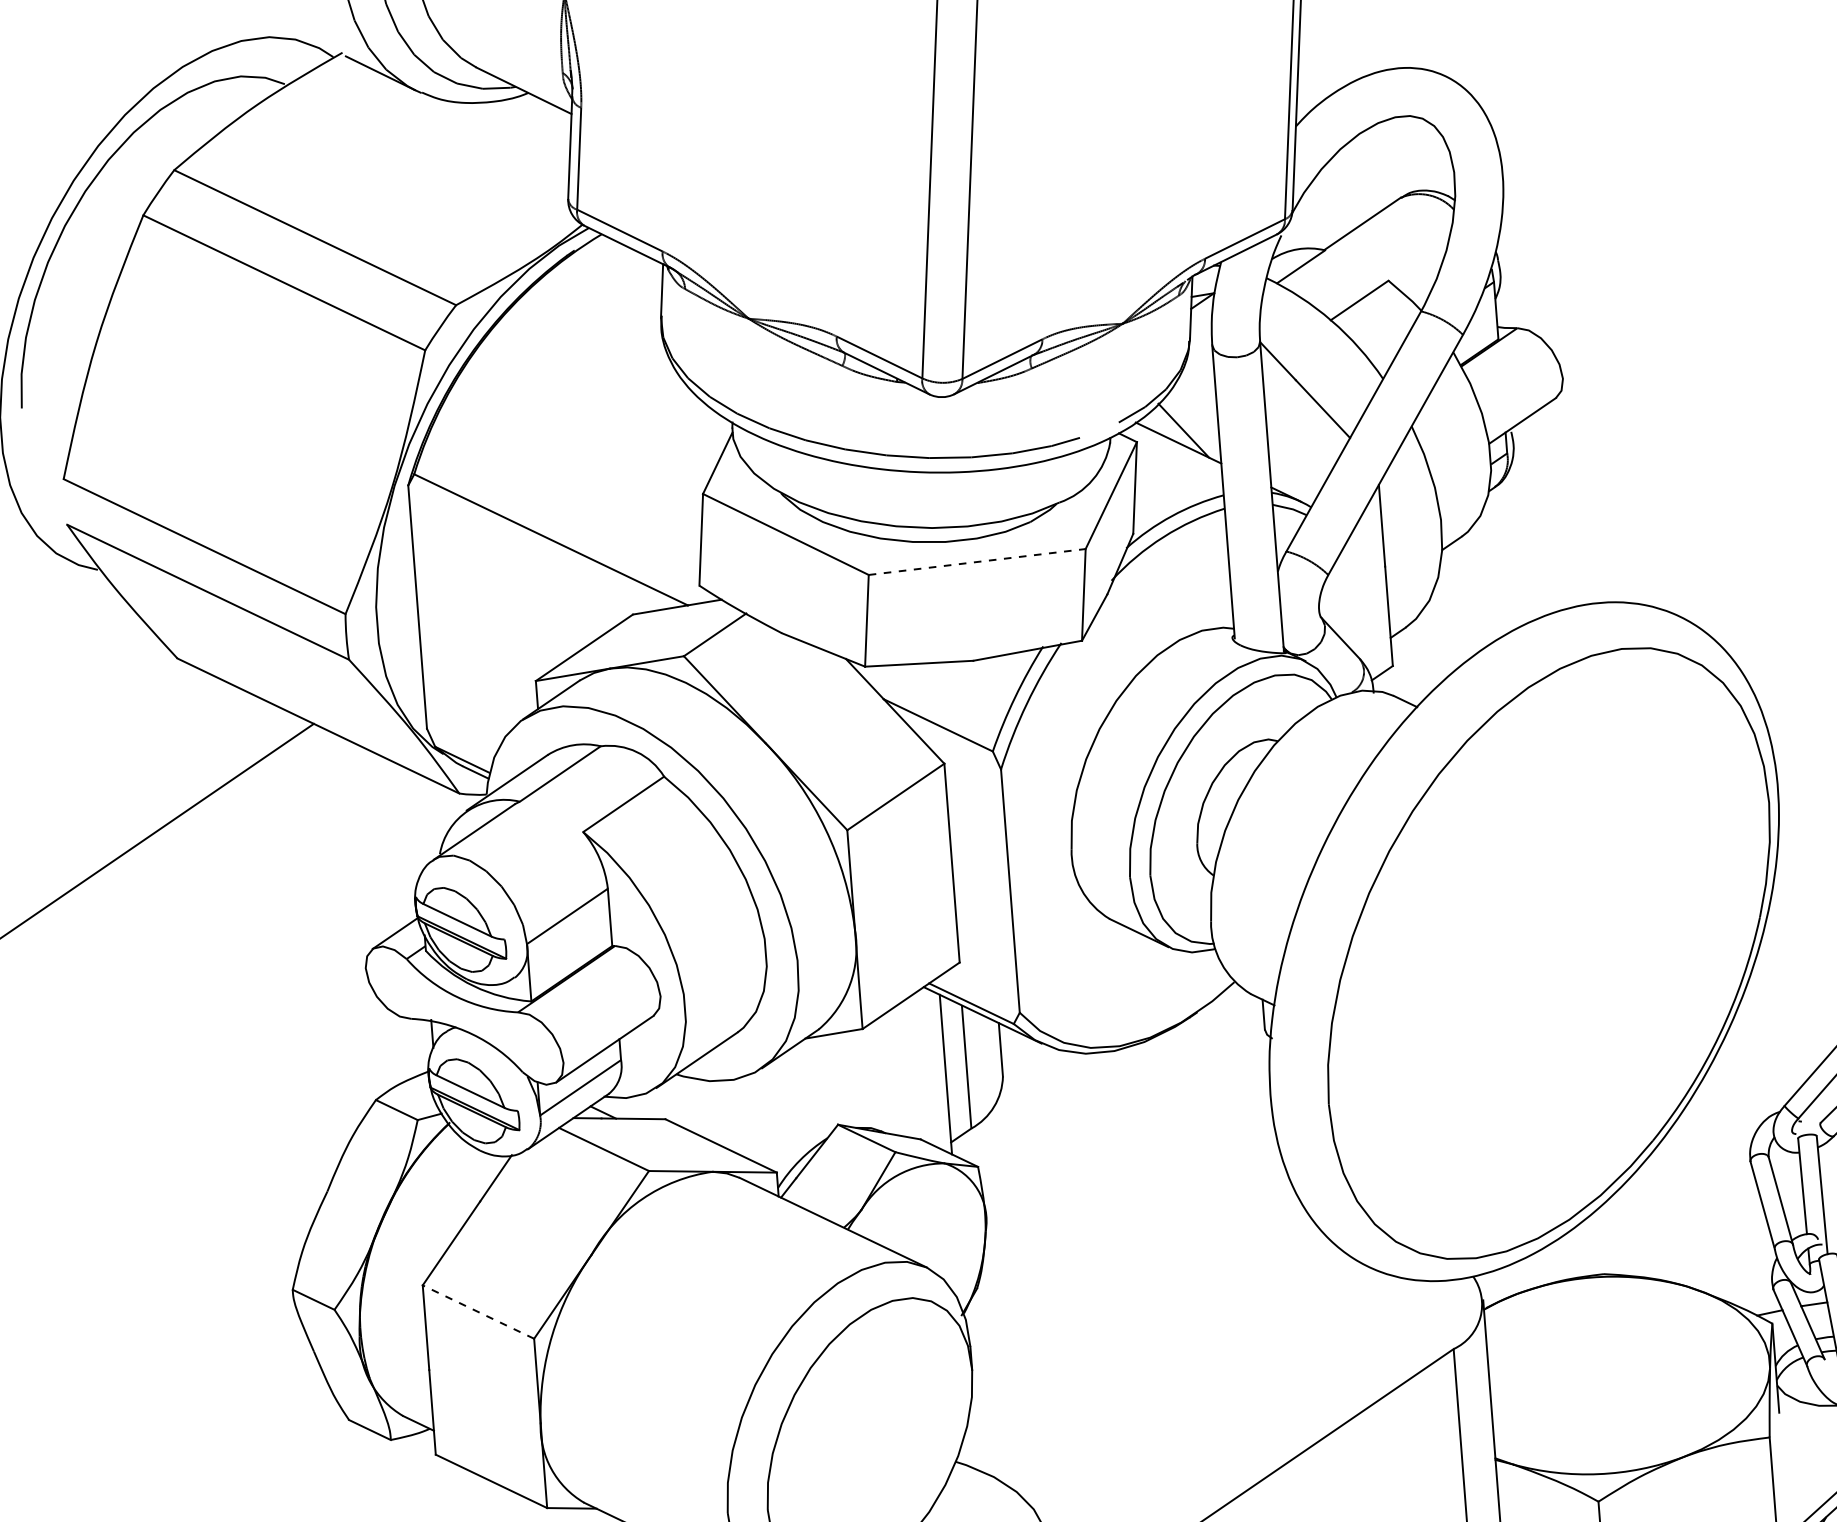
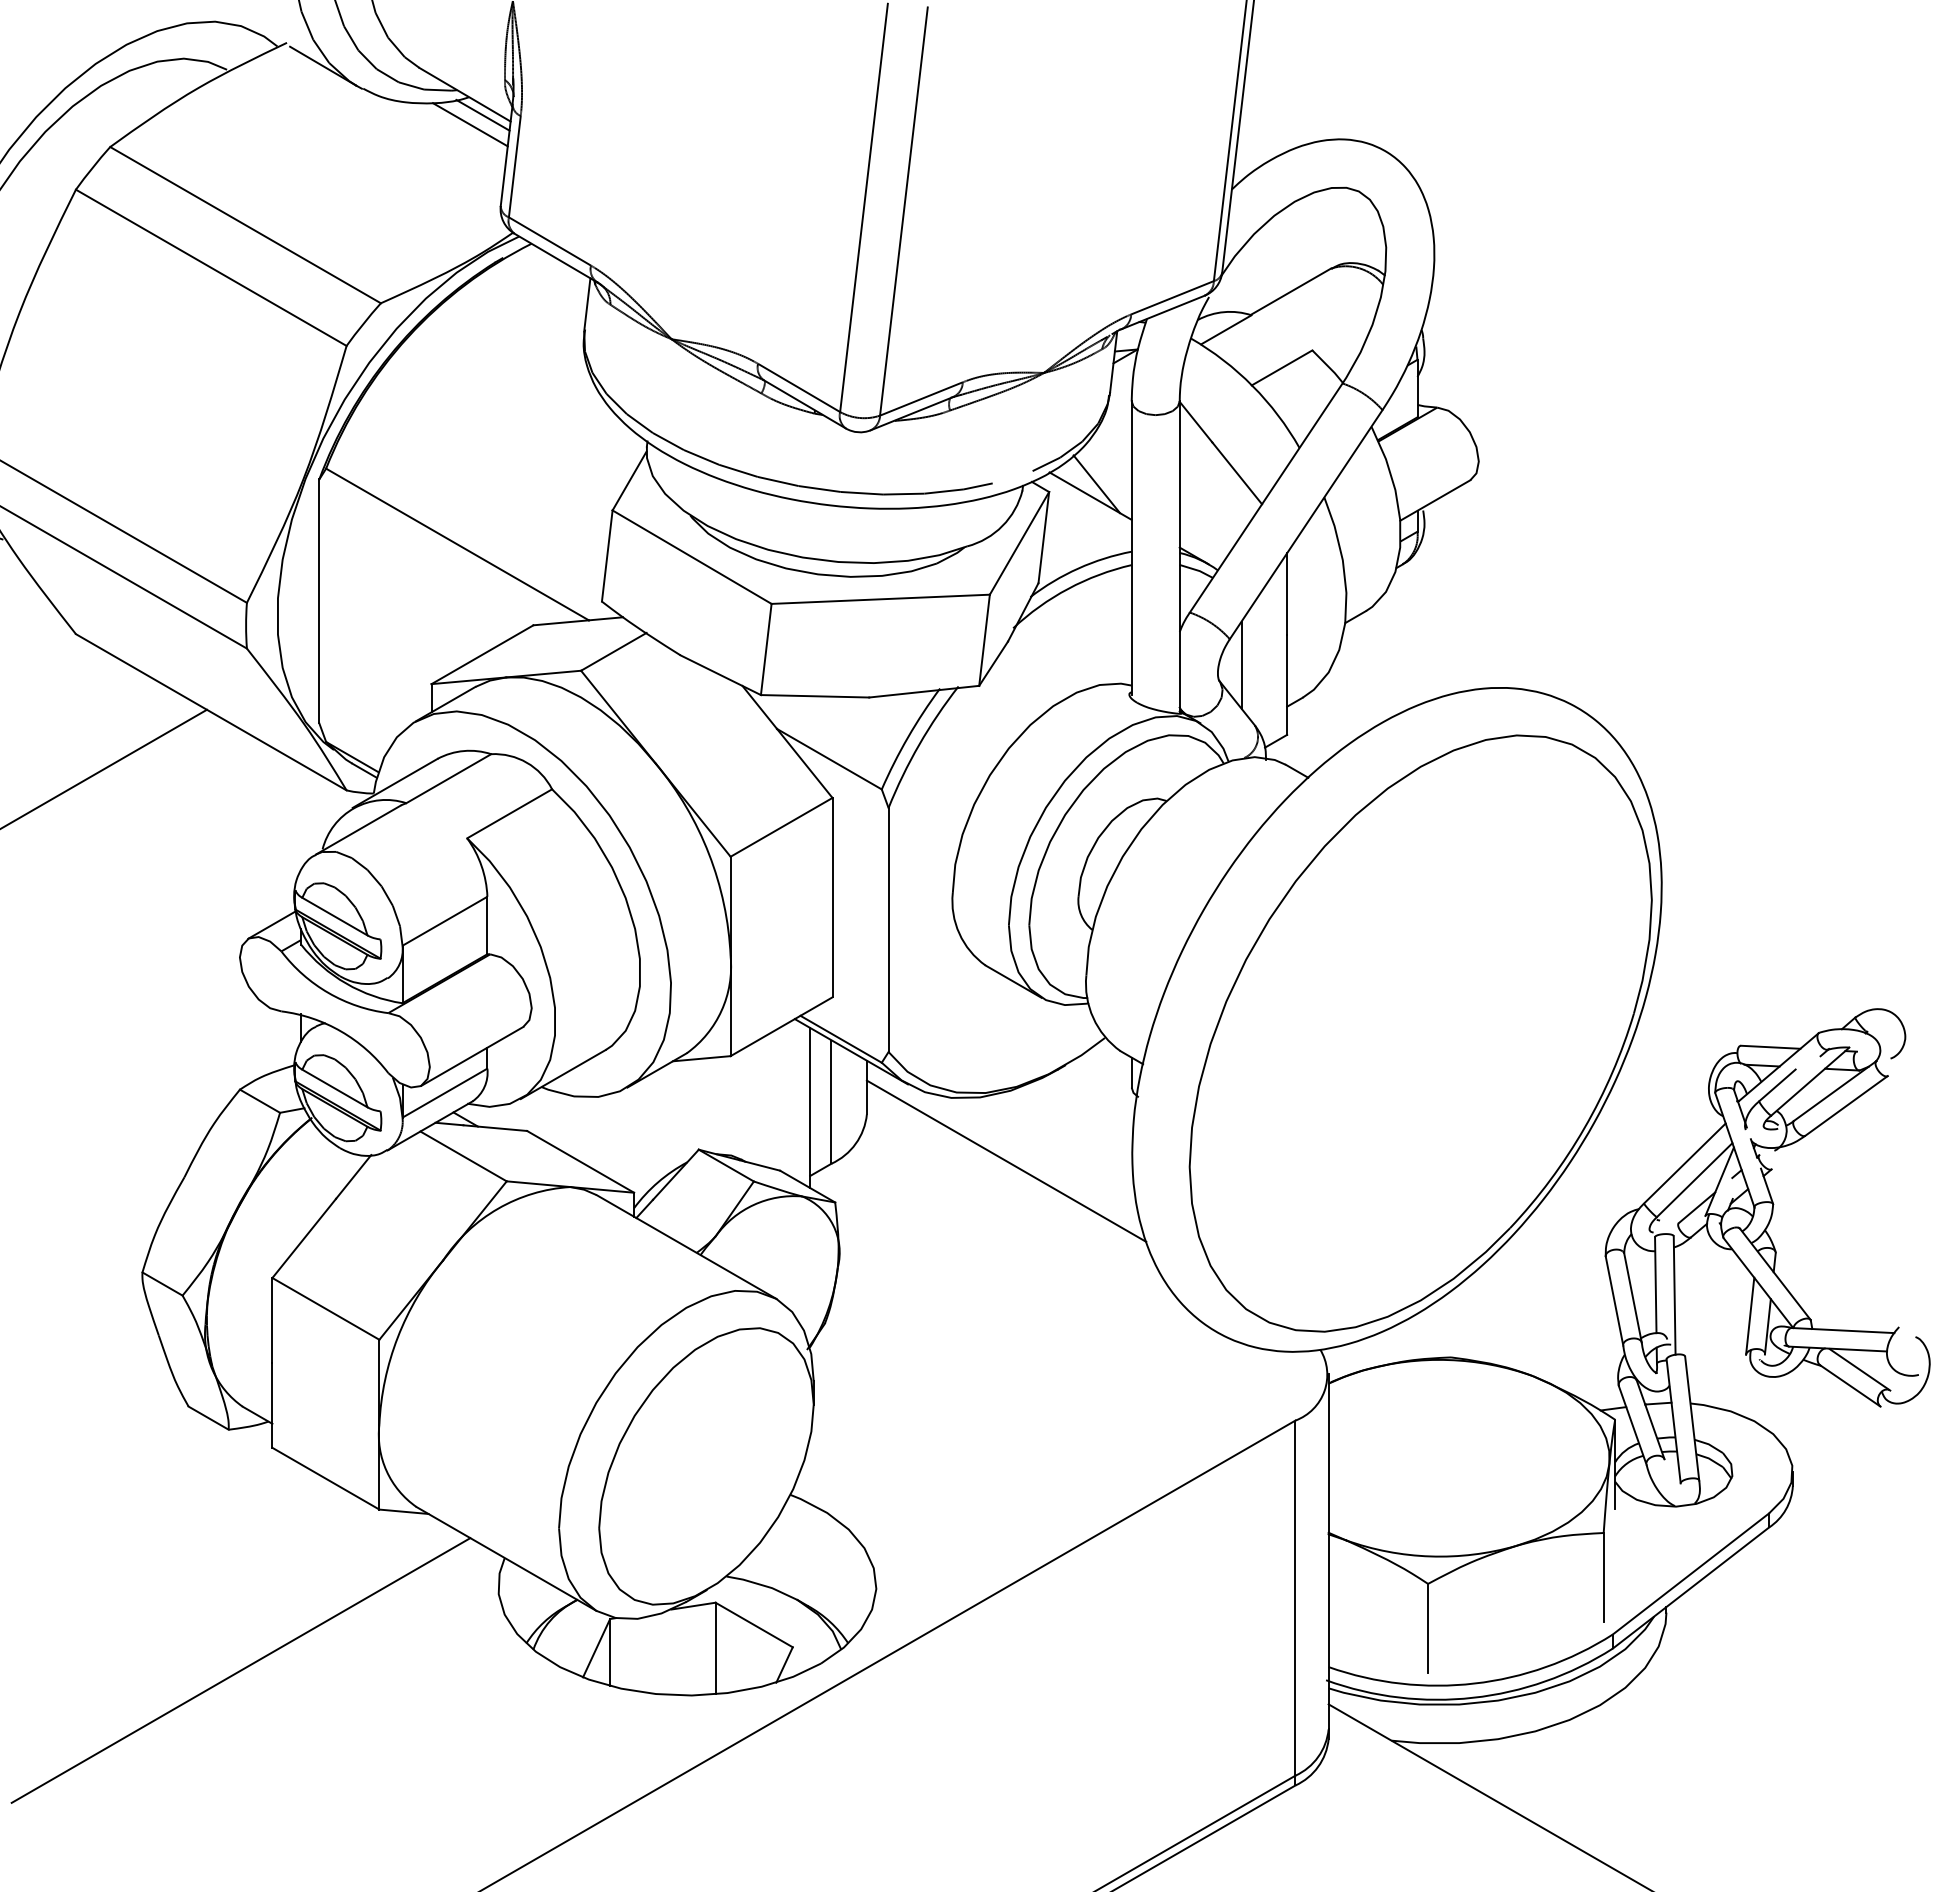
line: (542, 109) -> (482, 114), added
line: (531, 120) -> (470, 124), added
line: (977, 562) -> (881, 599), dashed -> solid
line: (1341, 599) -> (1241, 664), added
line: (1145, 1111) -> (1006, 1160), added
line: (478, 1311) -> (325, 1308), dashed -> solid

